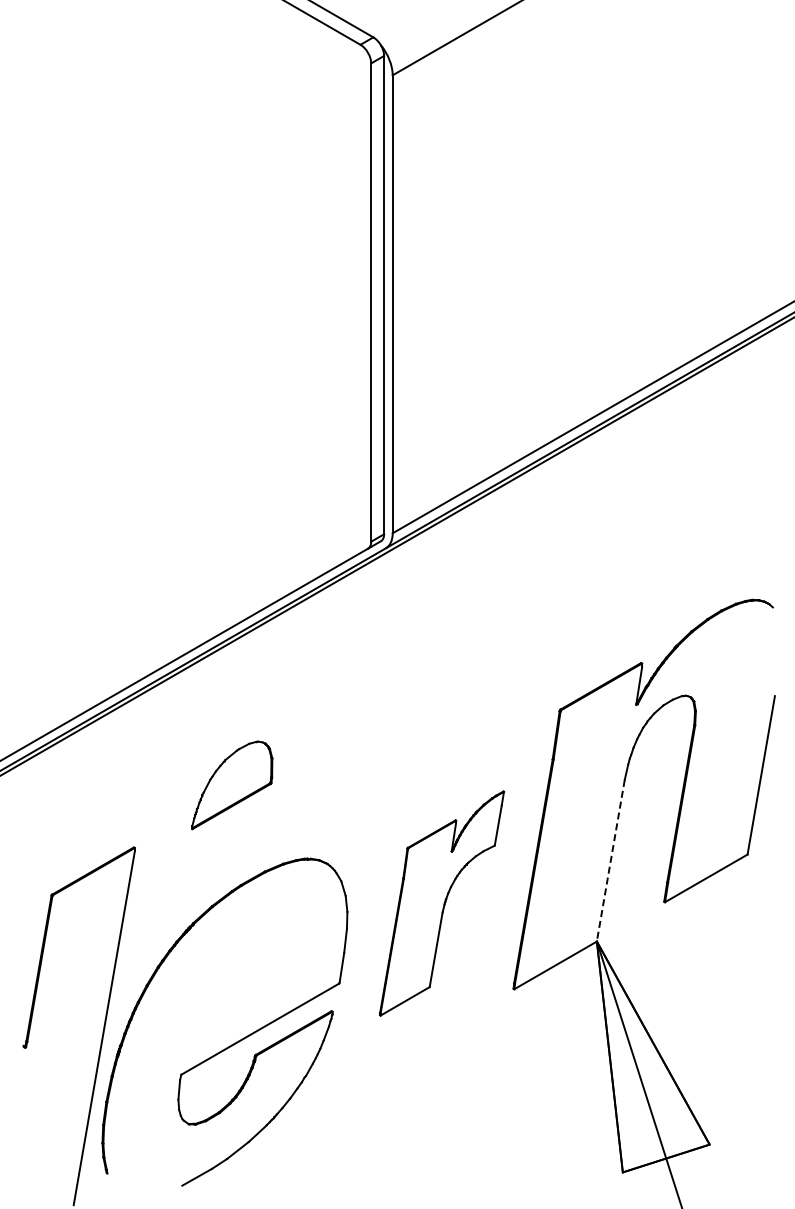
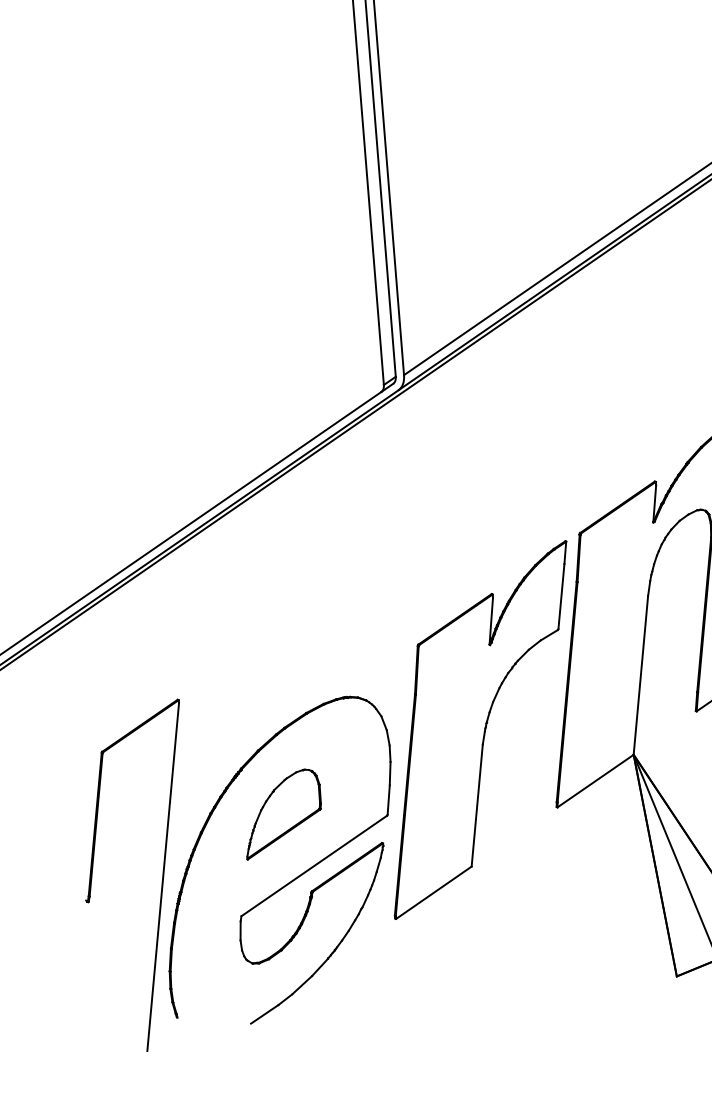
part: (232, 785) -> (283, 814), moved
line: (610, 860) -> (640, 675), dashed -> solid
part: (441, 903) -> (480, 730), size x1.67

